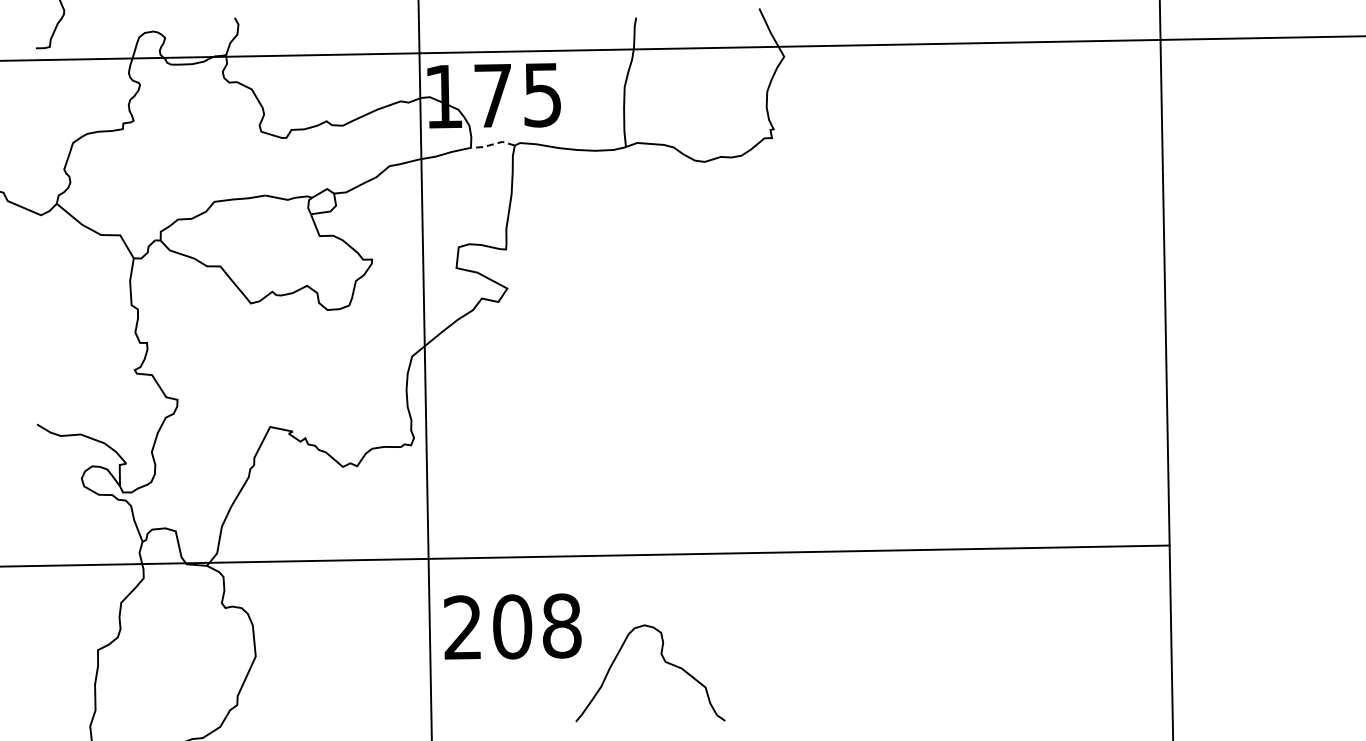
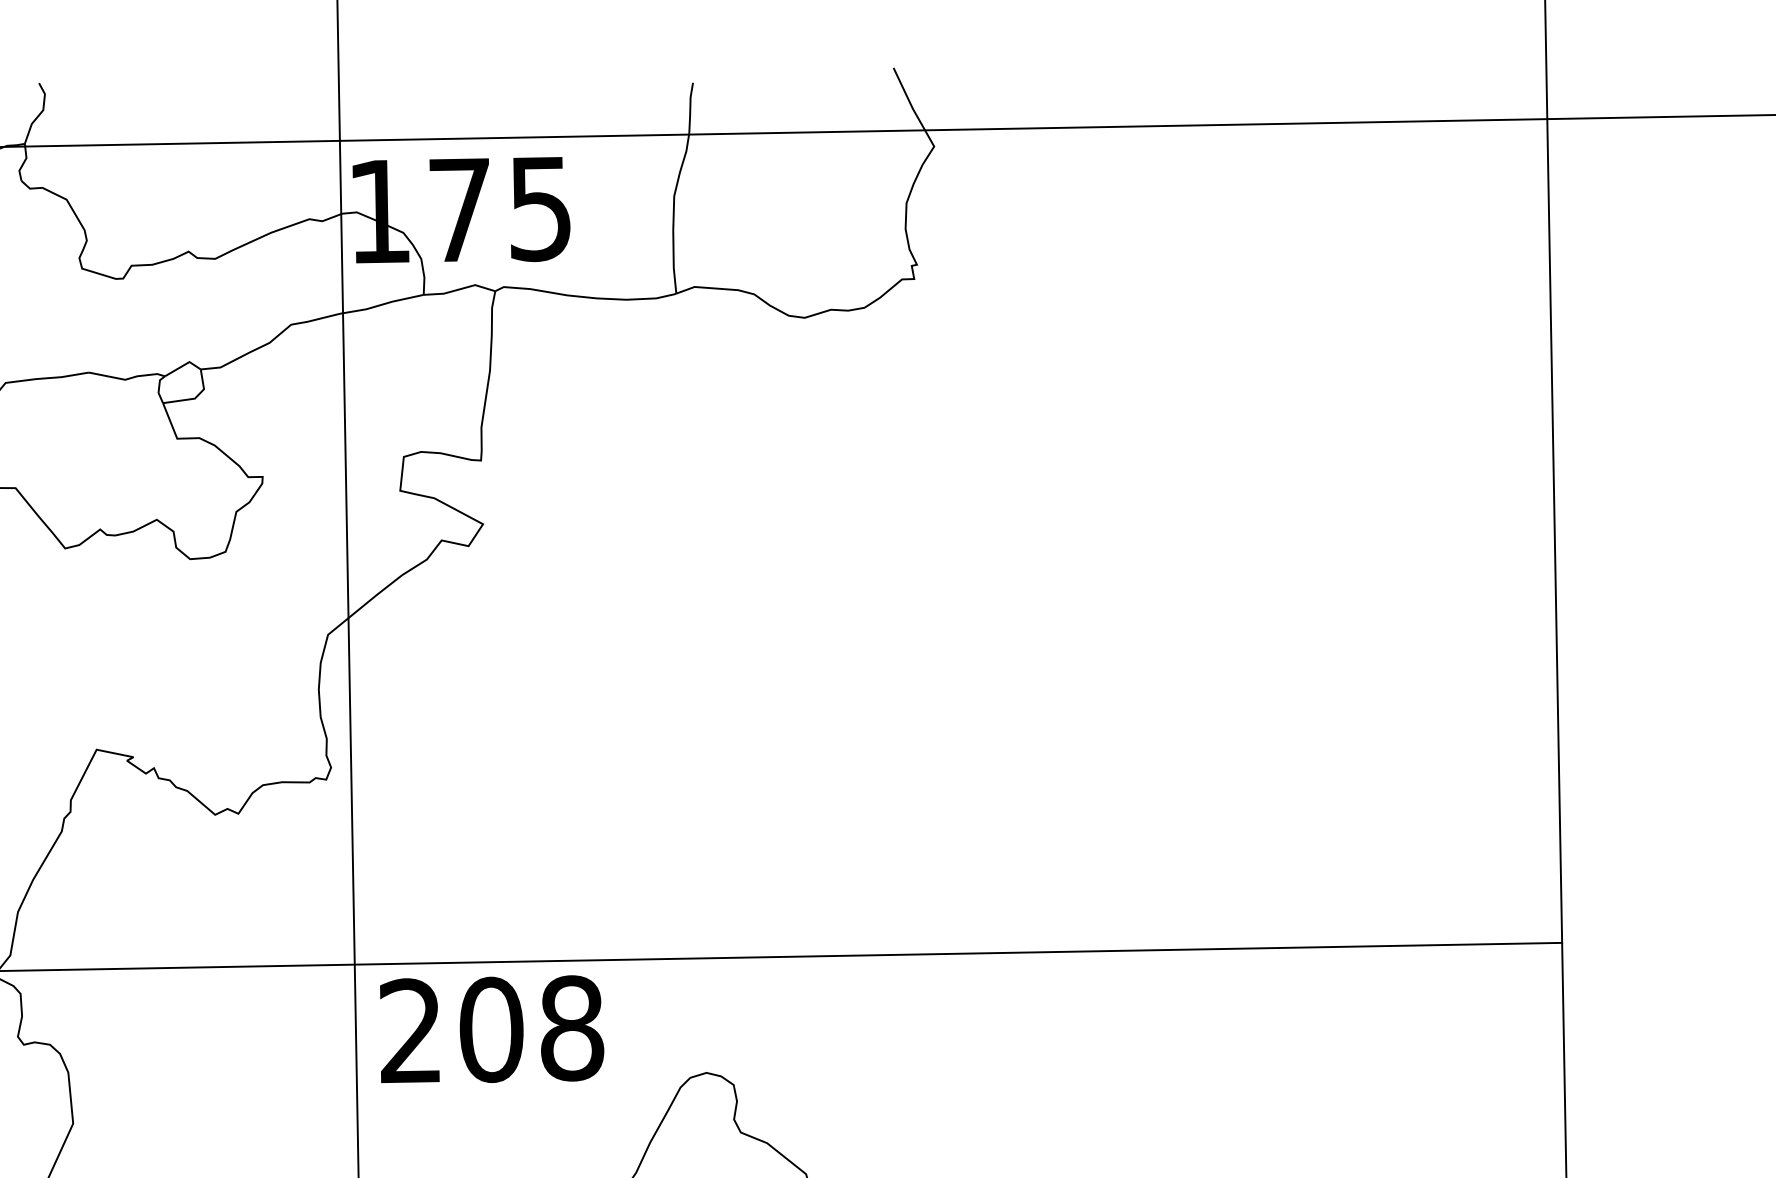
line: (492, 144) -> (458, 289), dashed -> solid
text: (512, 626) -> (491, 1029), moved

